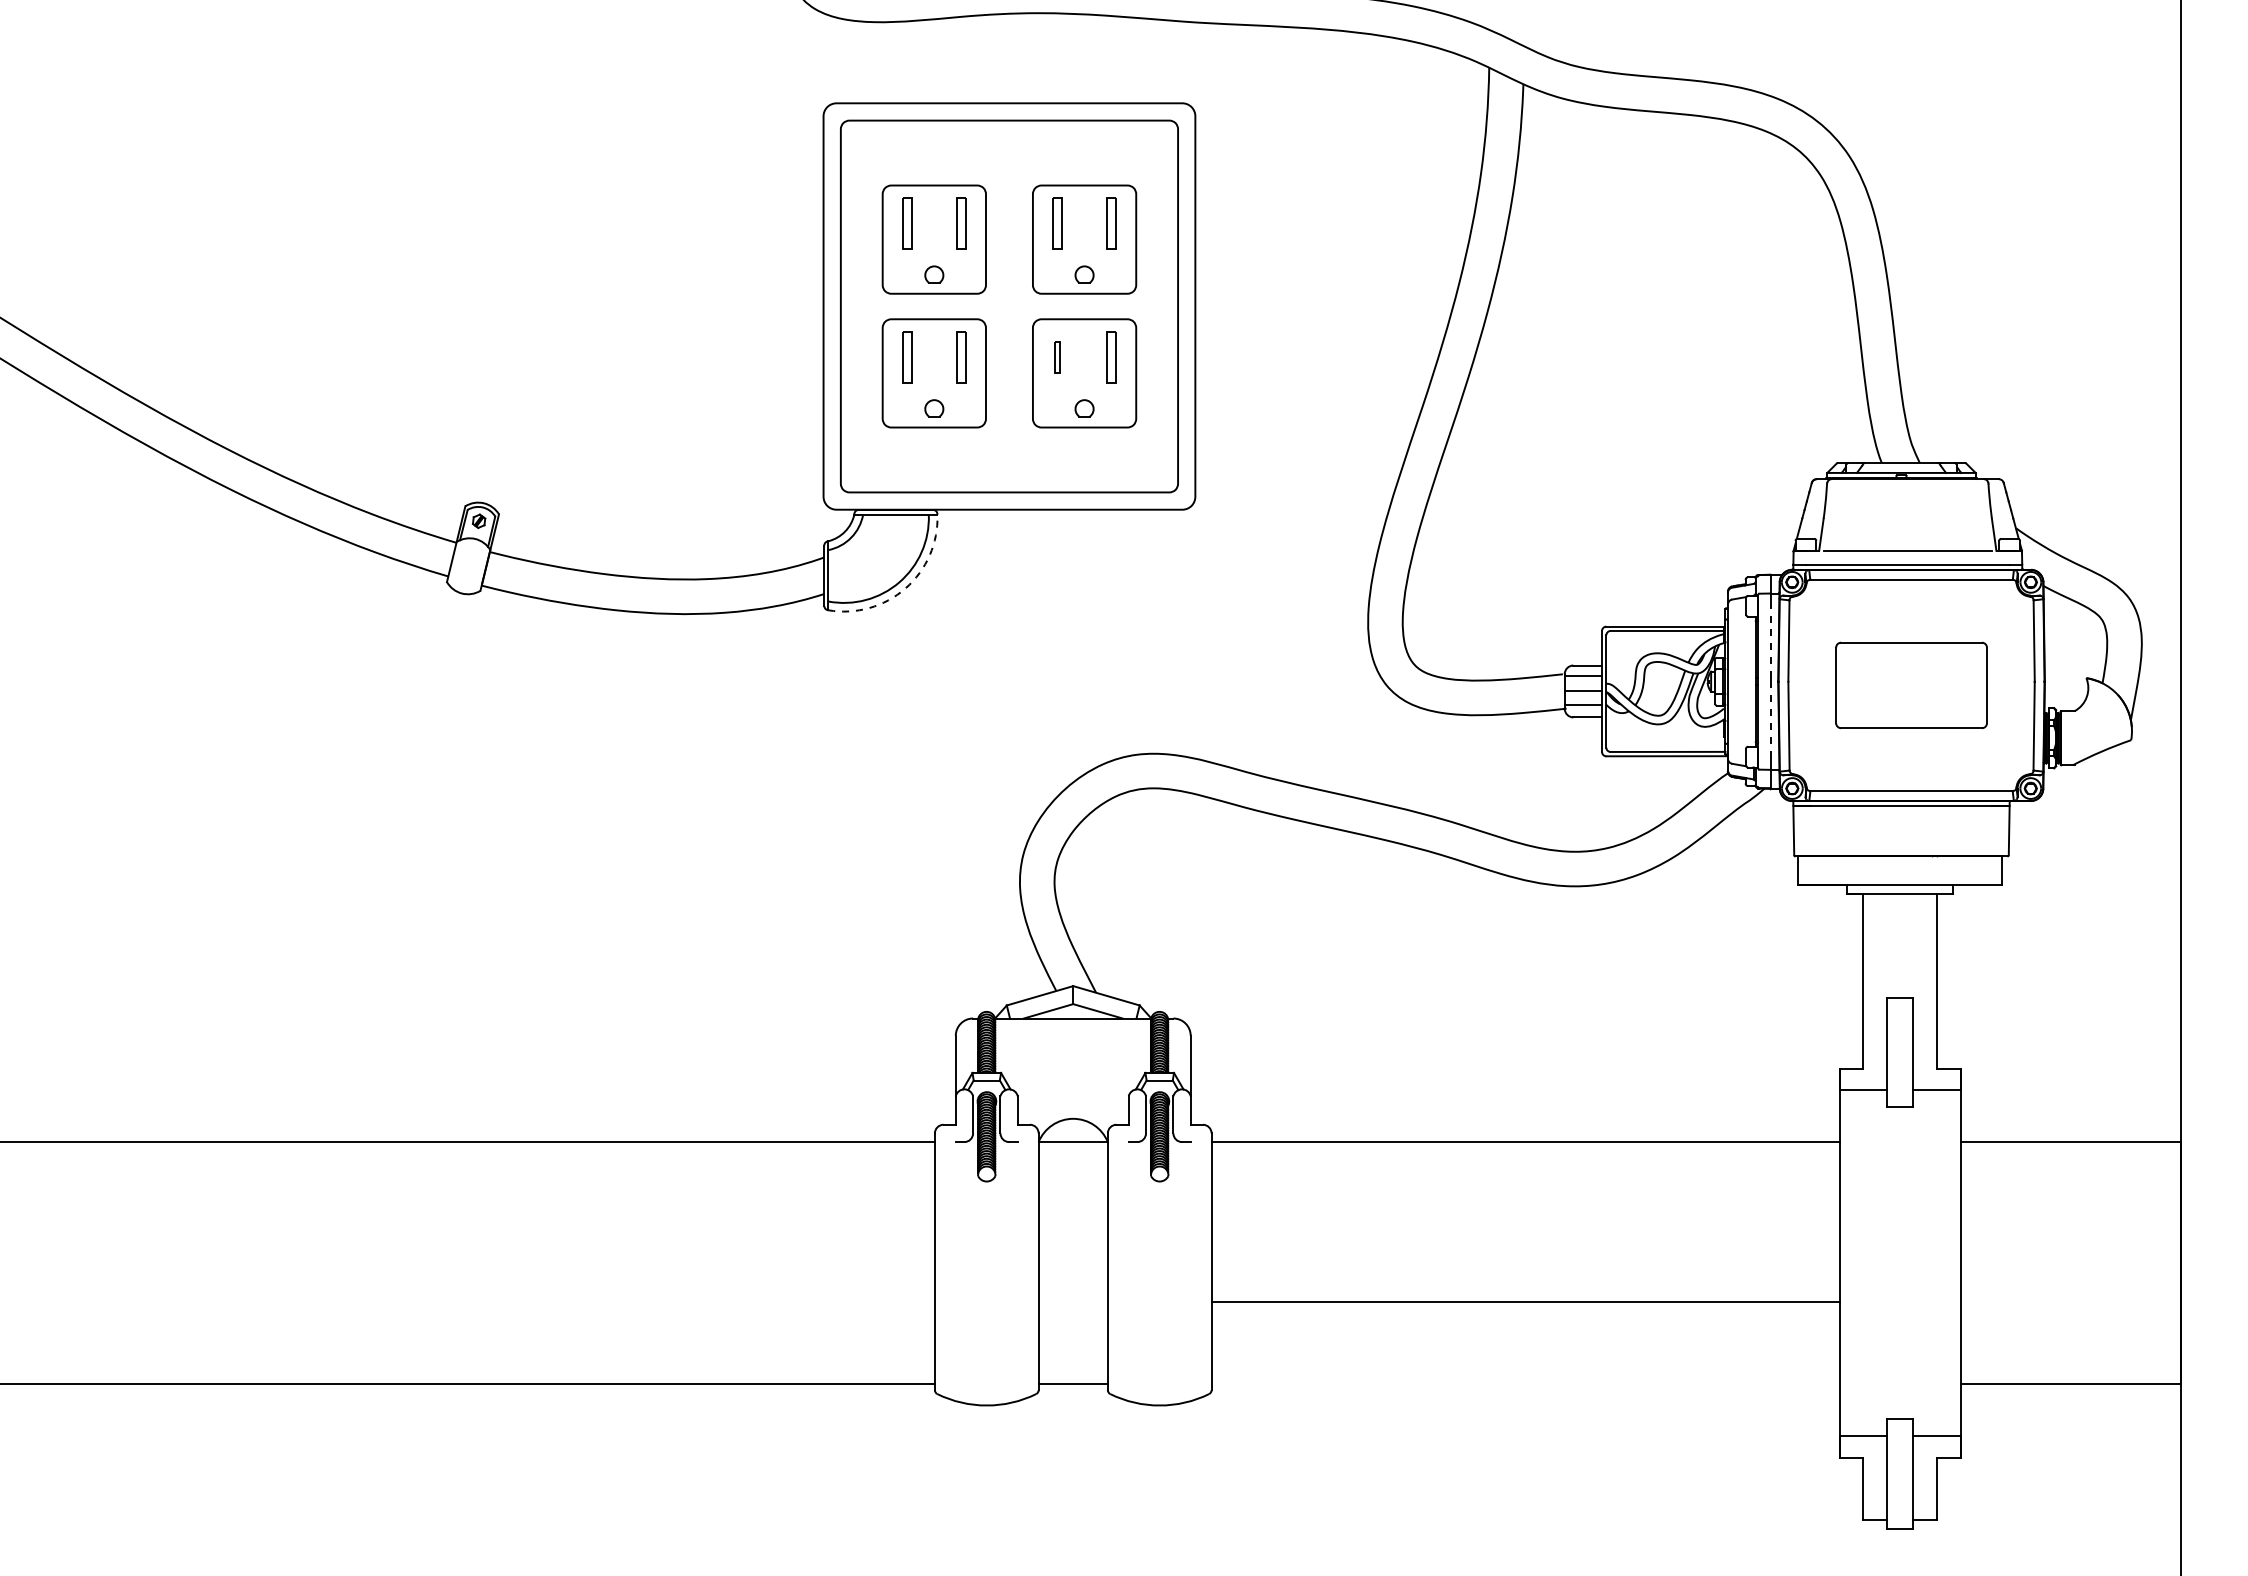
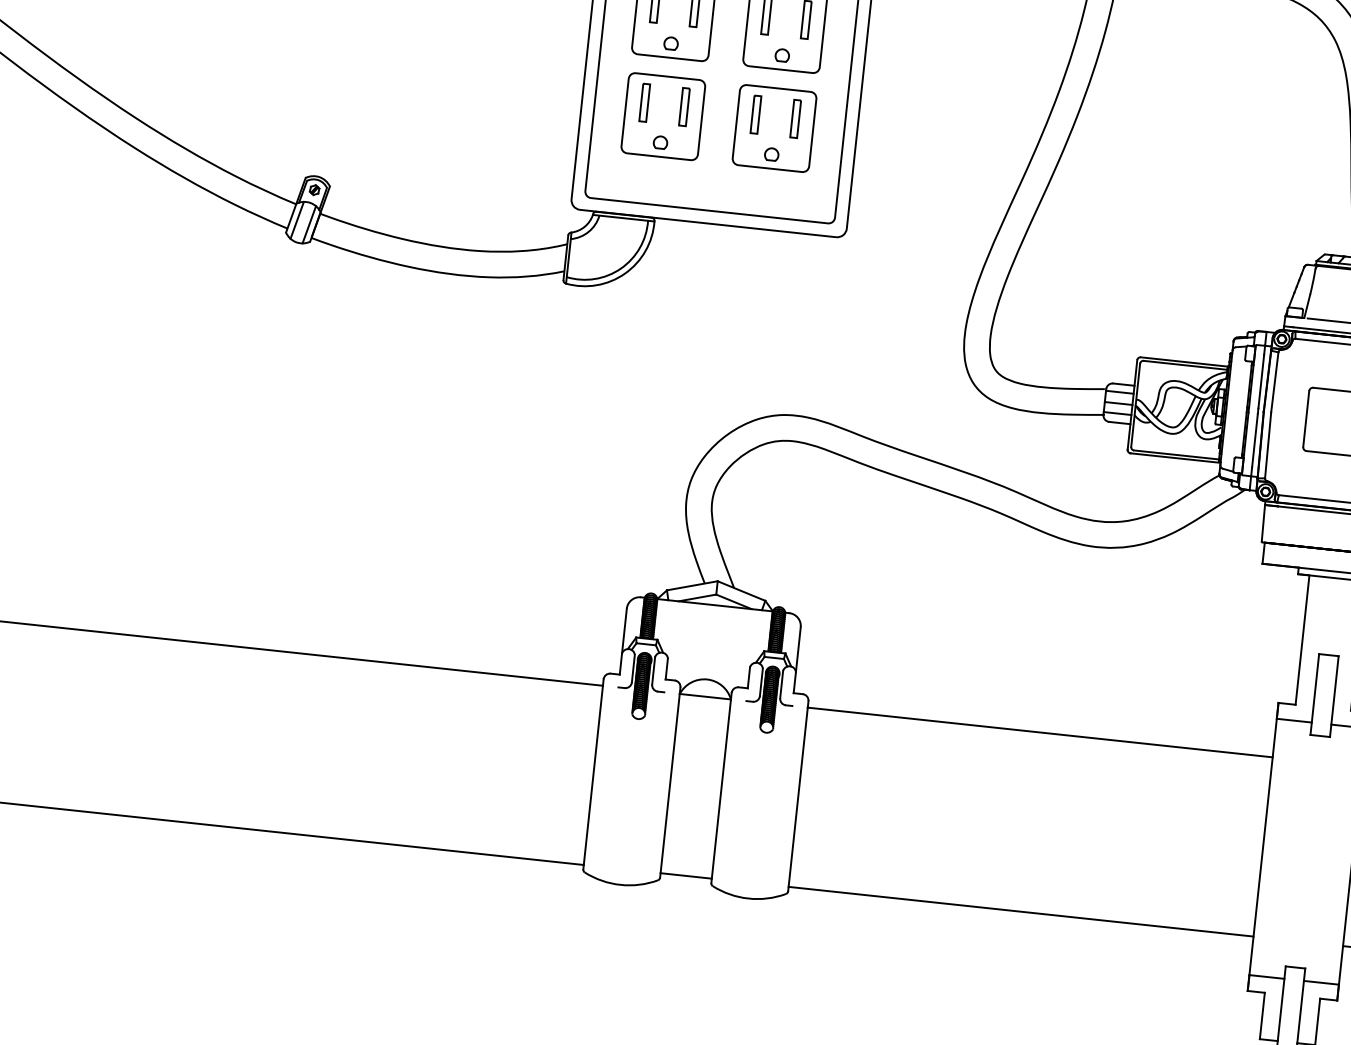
part: (1057, 357) -> (755, 114), size x1.67
line: (459, 563) -> (296, 219), added
line: (476, 568) -> (308, 224), added
arc: (905, 588) -> (624, 273), dashed -> solid
line: (1770, 641) -> (1261, 381), dashed -> solid
line: (1770, 720) -> (1254, 439), dashed -> solid
line: (1525, 1302) -> (1020, 911), moved

